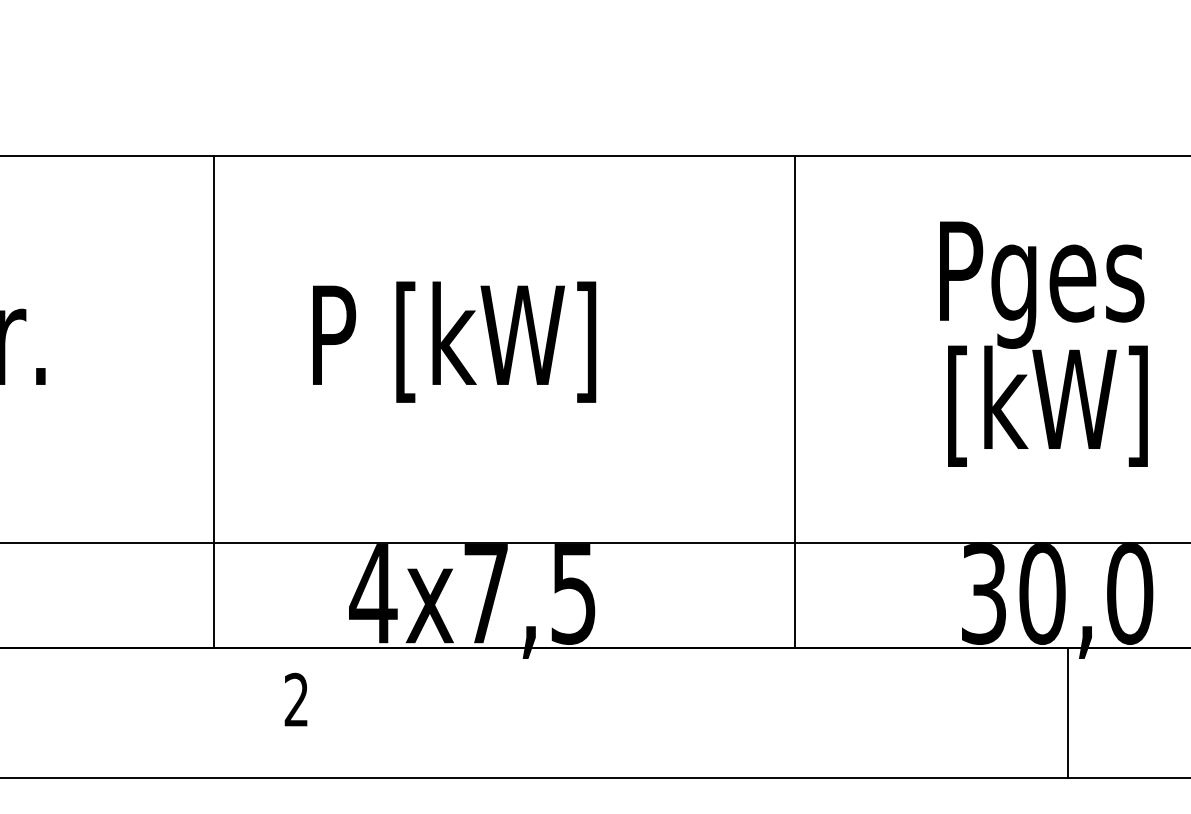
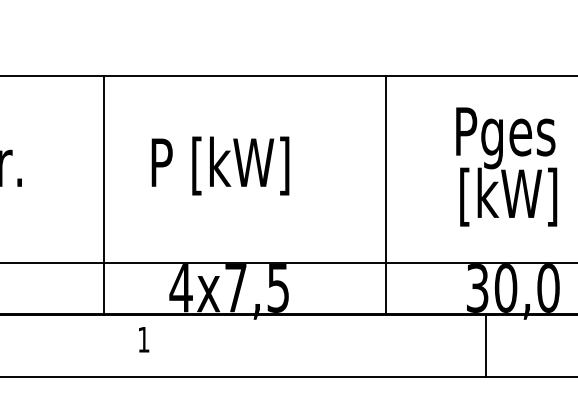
text: (295, 699) -> (143, 339), 2 -> 1
line: (1068, 711) -> (486, 345), moved

